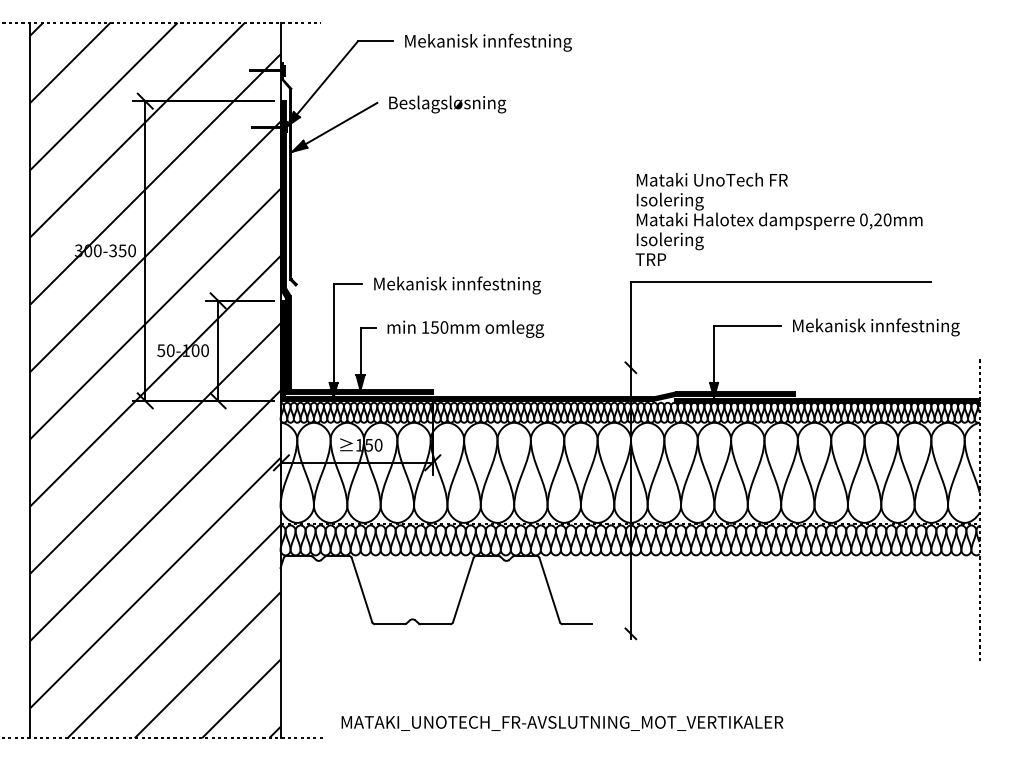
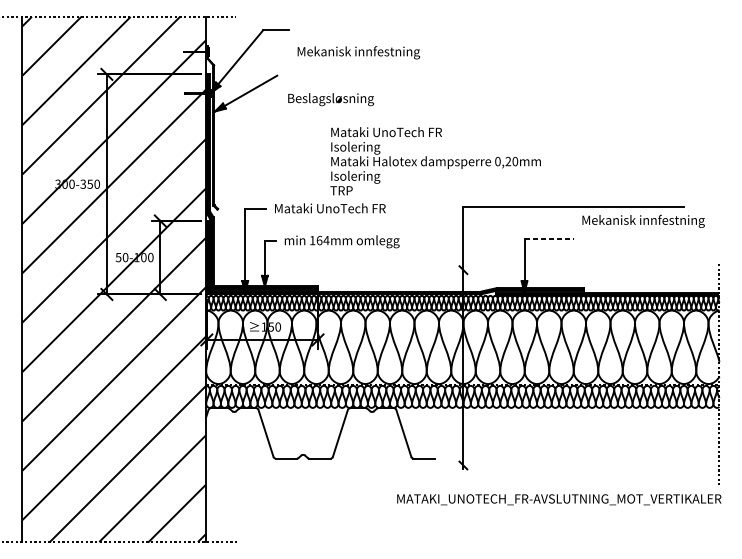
text: (488, 42) -> (358, 52), moved
text: (447, 104) -> (330, 99), moved
text: (778, 218) -> (435, 160), moved
text: (463, 285) -> (340, 209), Mekanisk innfestning -> Mataki UnoTech FR
line: (747, 325) -> (549, 239), solid -> dashed
text: (439, 327) -> (322, 240), 150mm -> 164mm
text: (876, 327) -> (643, 221), moved
text: (562, 723) -> (559, 499), moved

